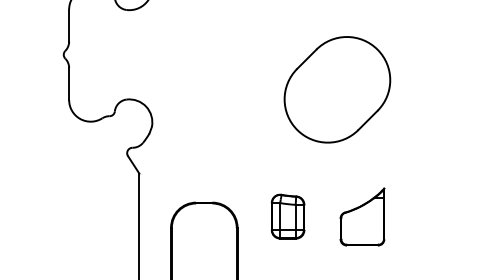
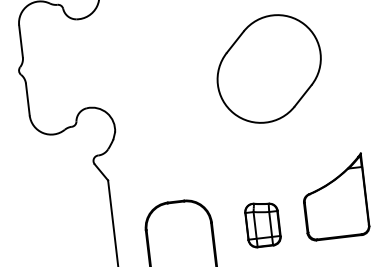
part: (337, 89) -> (269, 68), moved
part: (287, 216) -> (262, 224), moved
part: (362, 216) -> (334, 196), size x1.43

